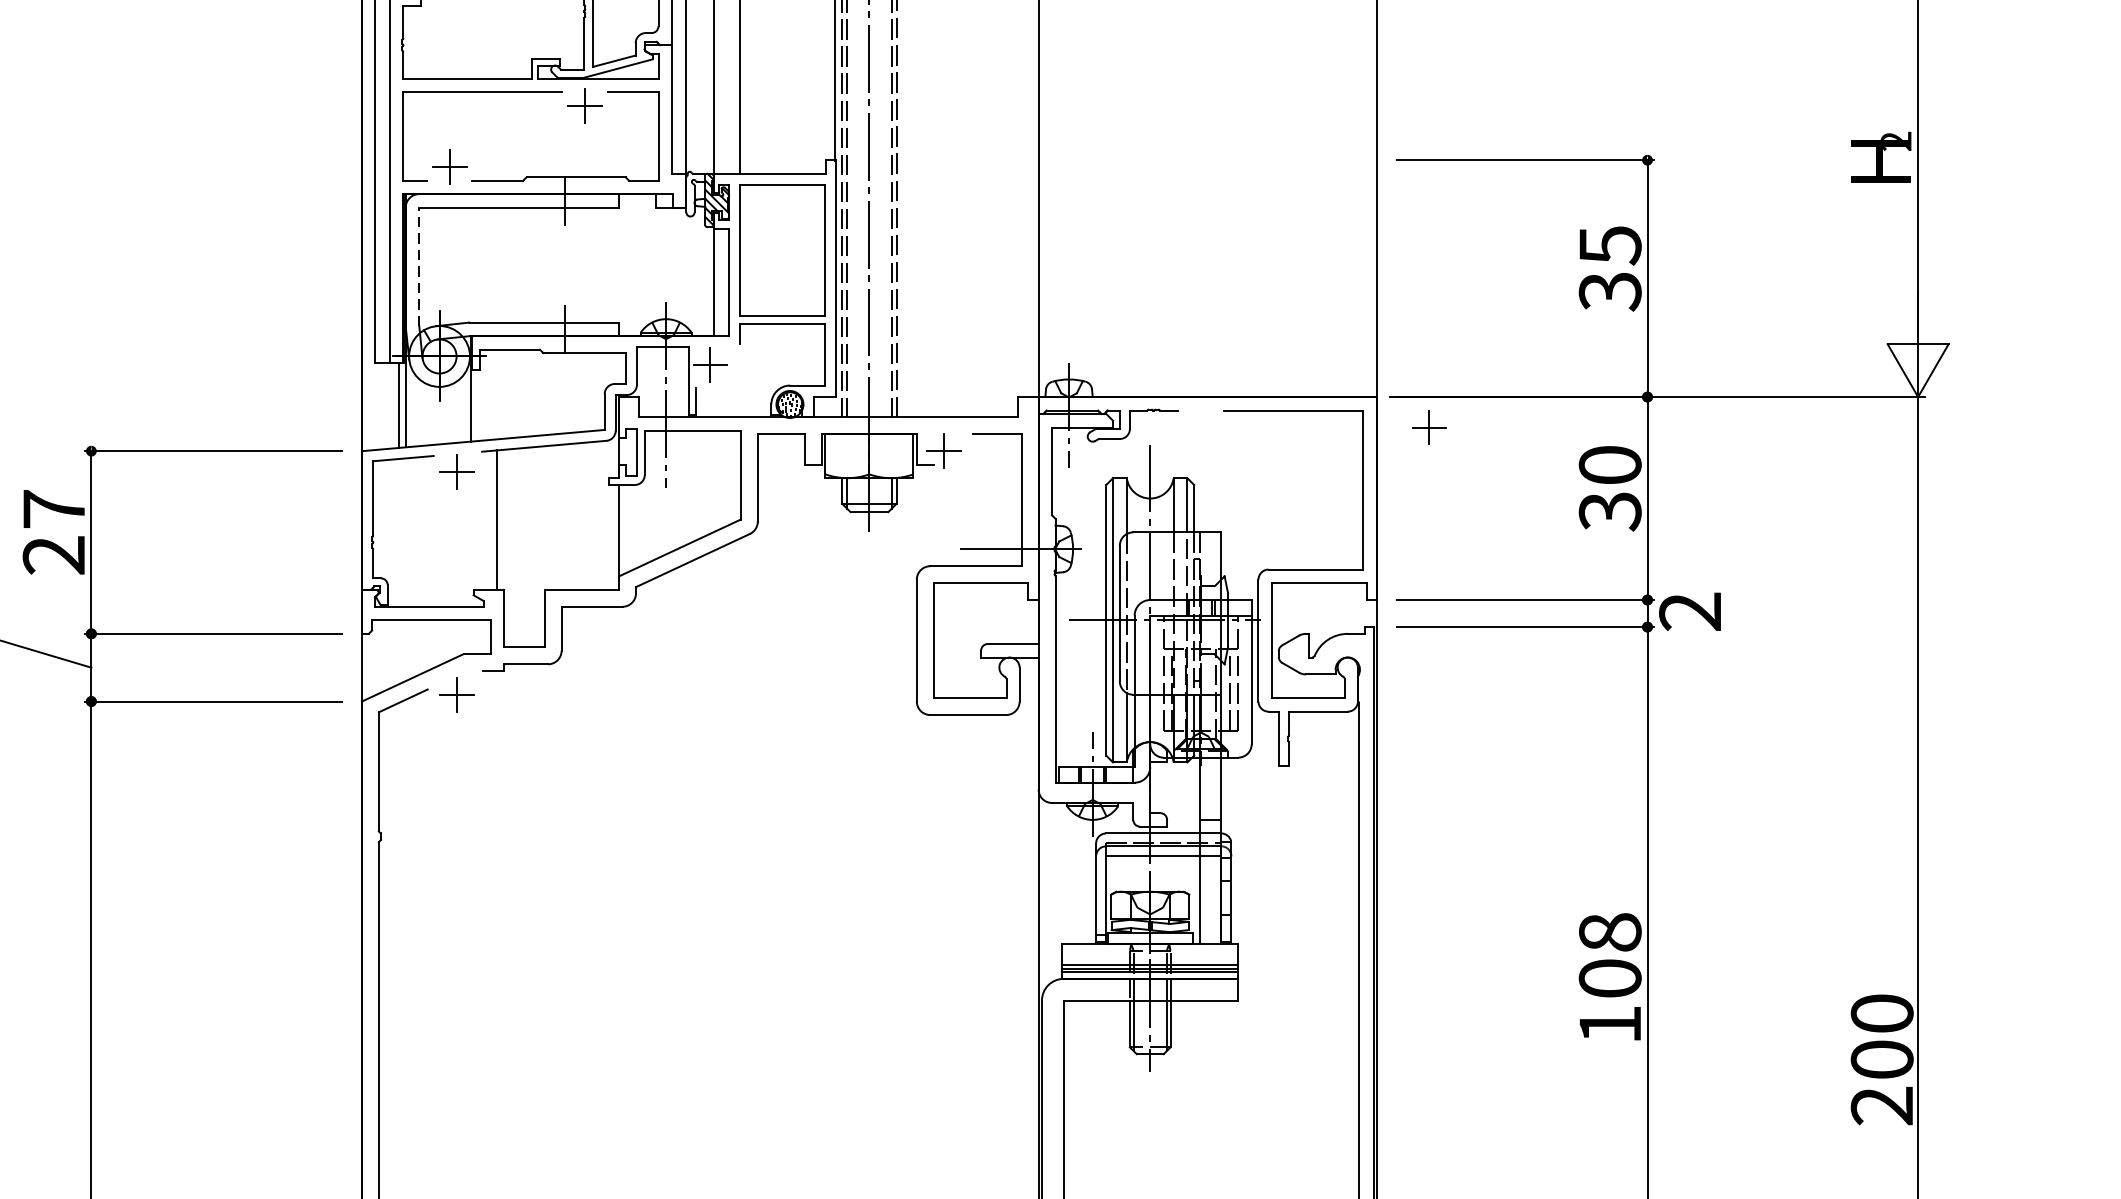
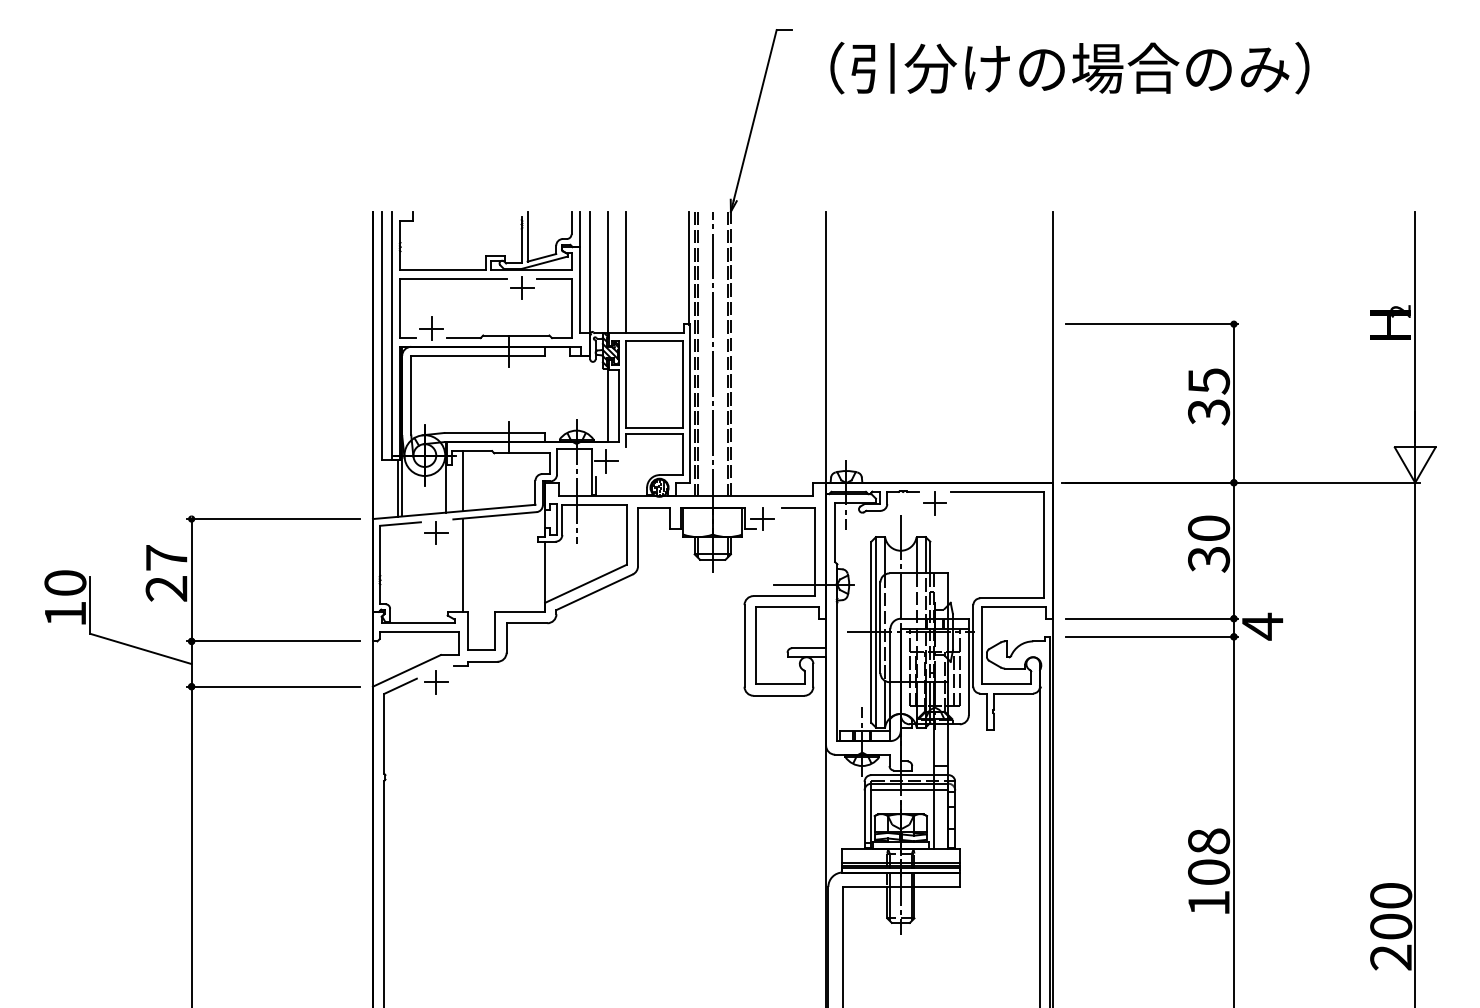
line: (419, 266) -> (411, 395), dashed -> solid
line: (497, 395) -> (463, 481), added
part: (1428, 427) -> (934, 503), moved
text: (1690, 611) -> (1262, 626), 2 -> 4

